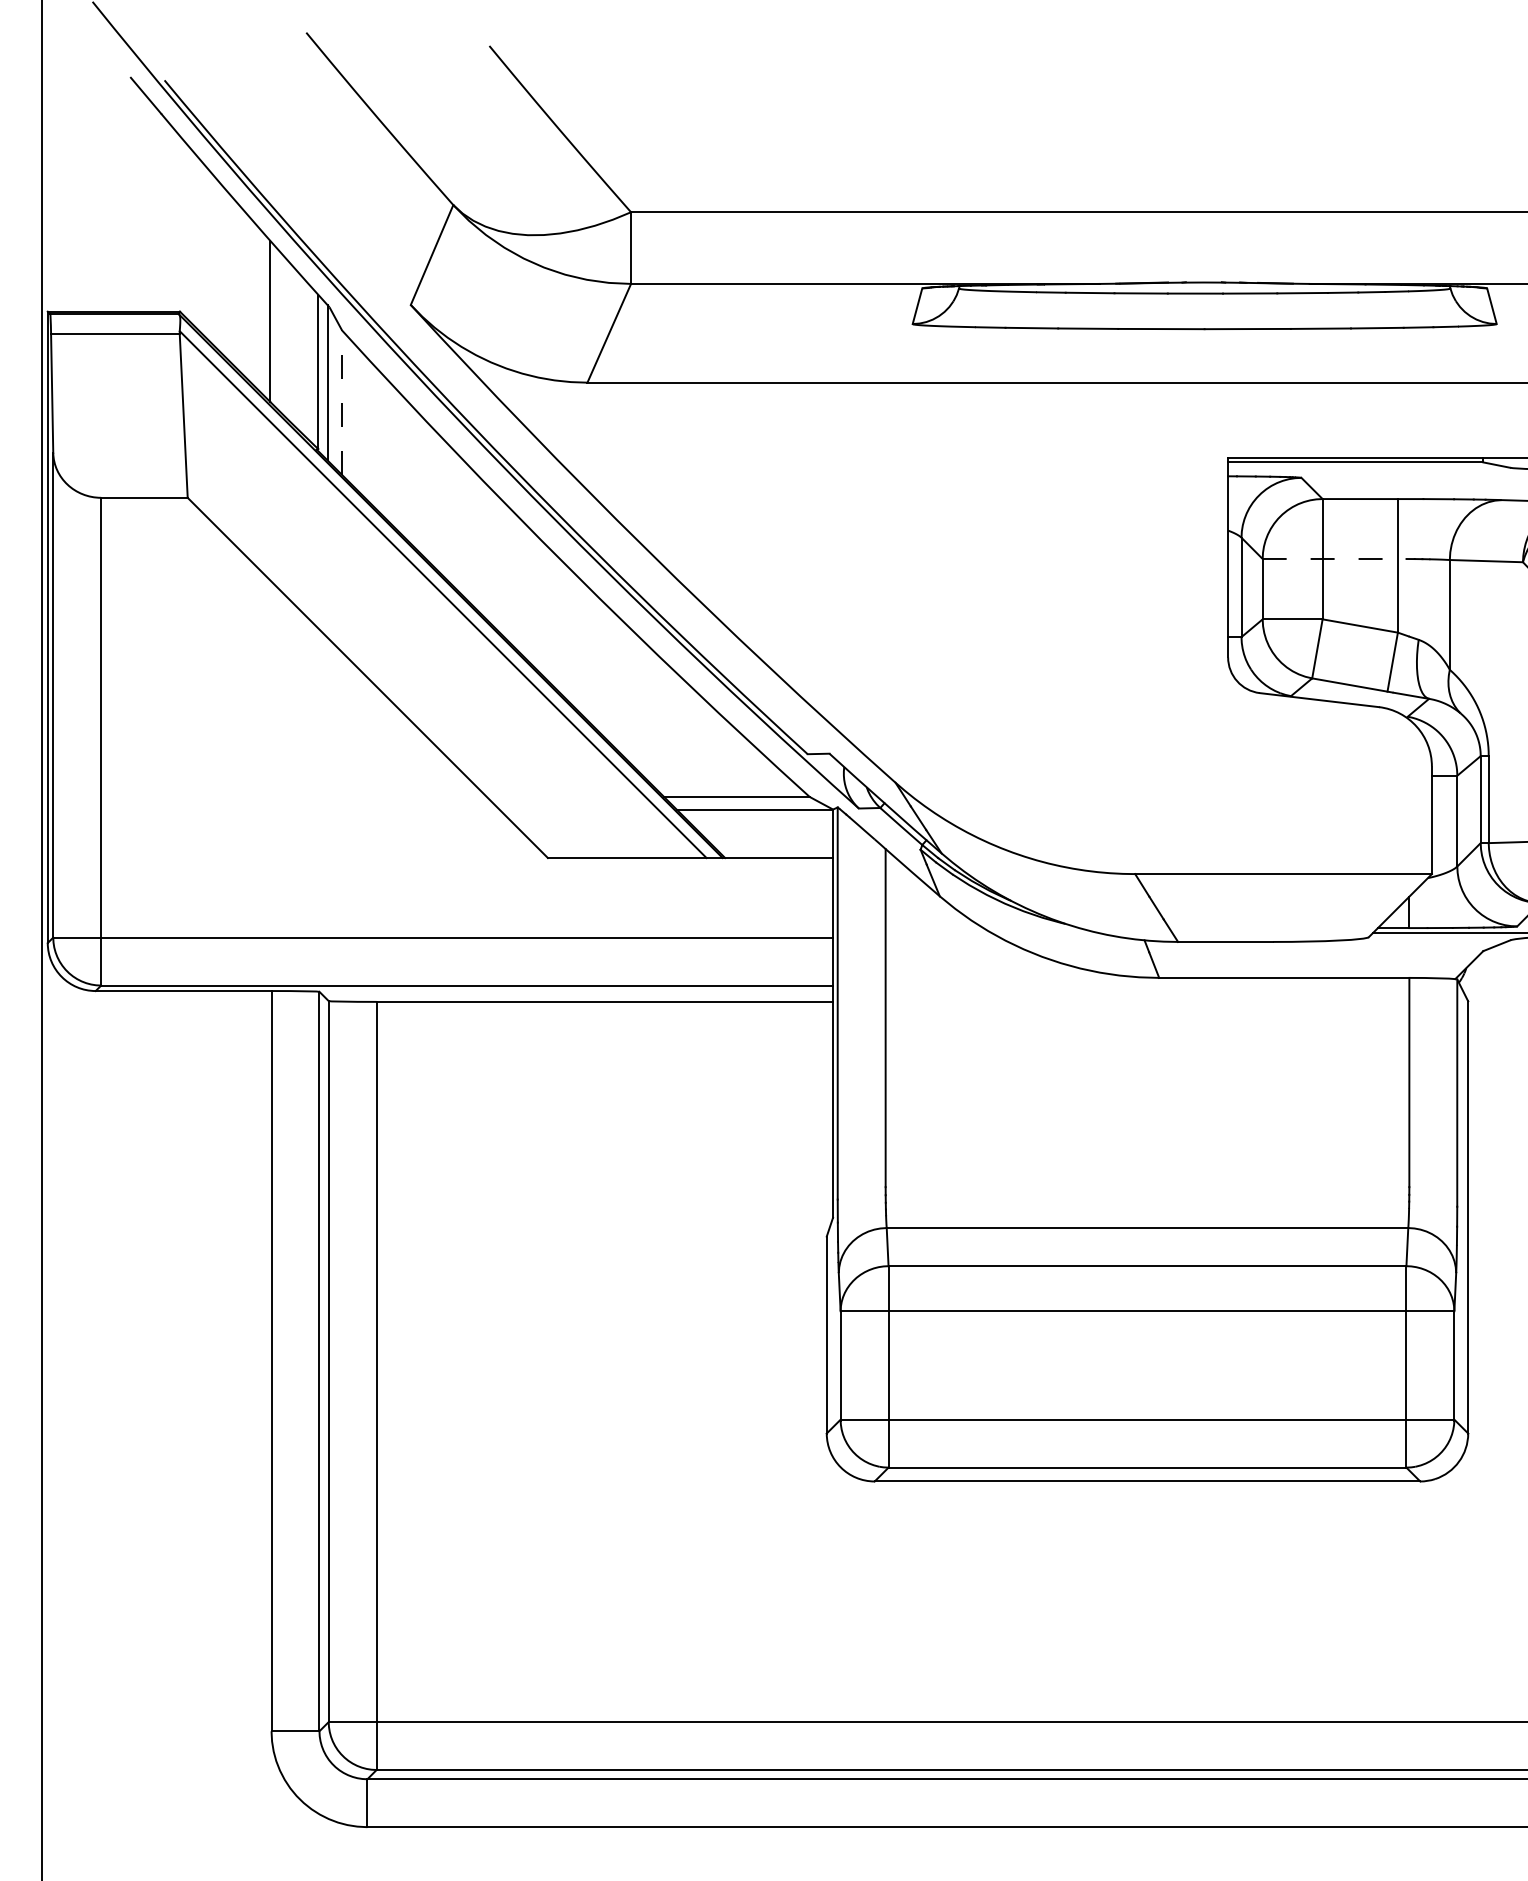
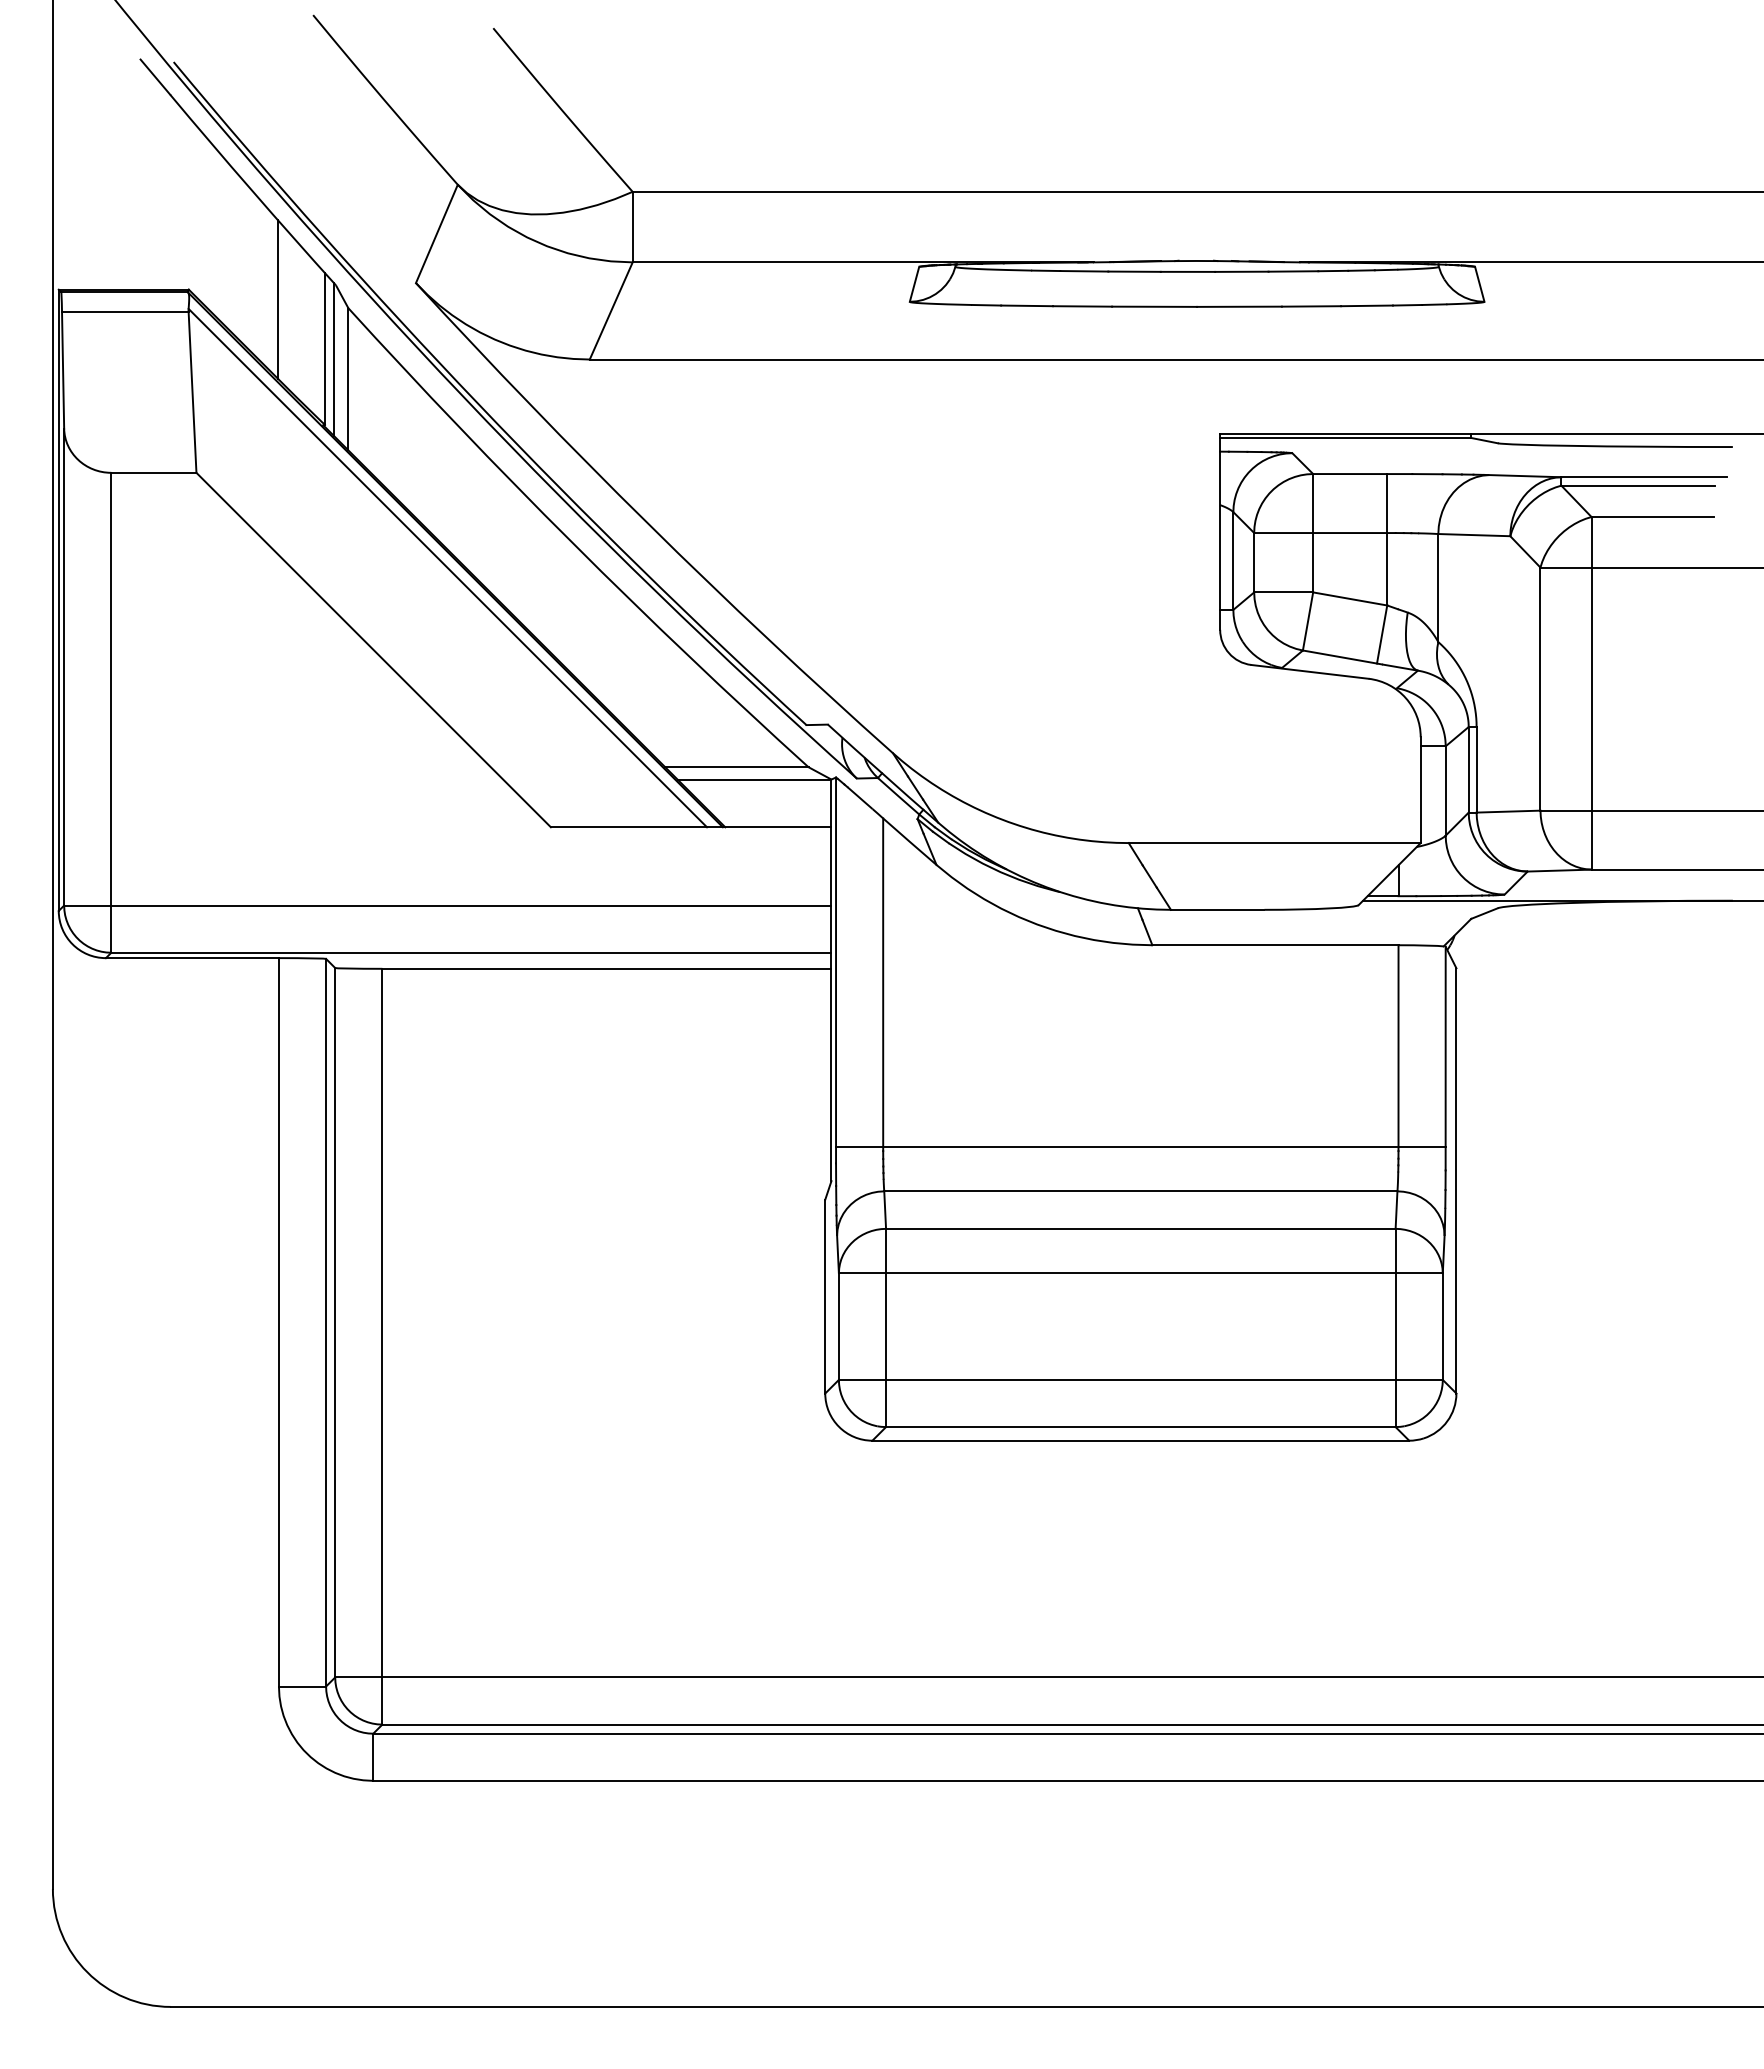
line: (342, 401) -> (348, 378), dashed -> solid
line: (1334, 559) -> (1324, 533), dashed -> solid
line: (1147, 1183) -> (1140, 1147), added

